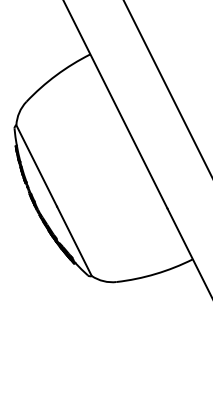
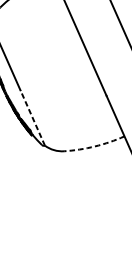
line: (74, 241) -> (32, 118), solid -> dashed
arc: (155, 274) -> (94, 146), solid -> dashed

